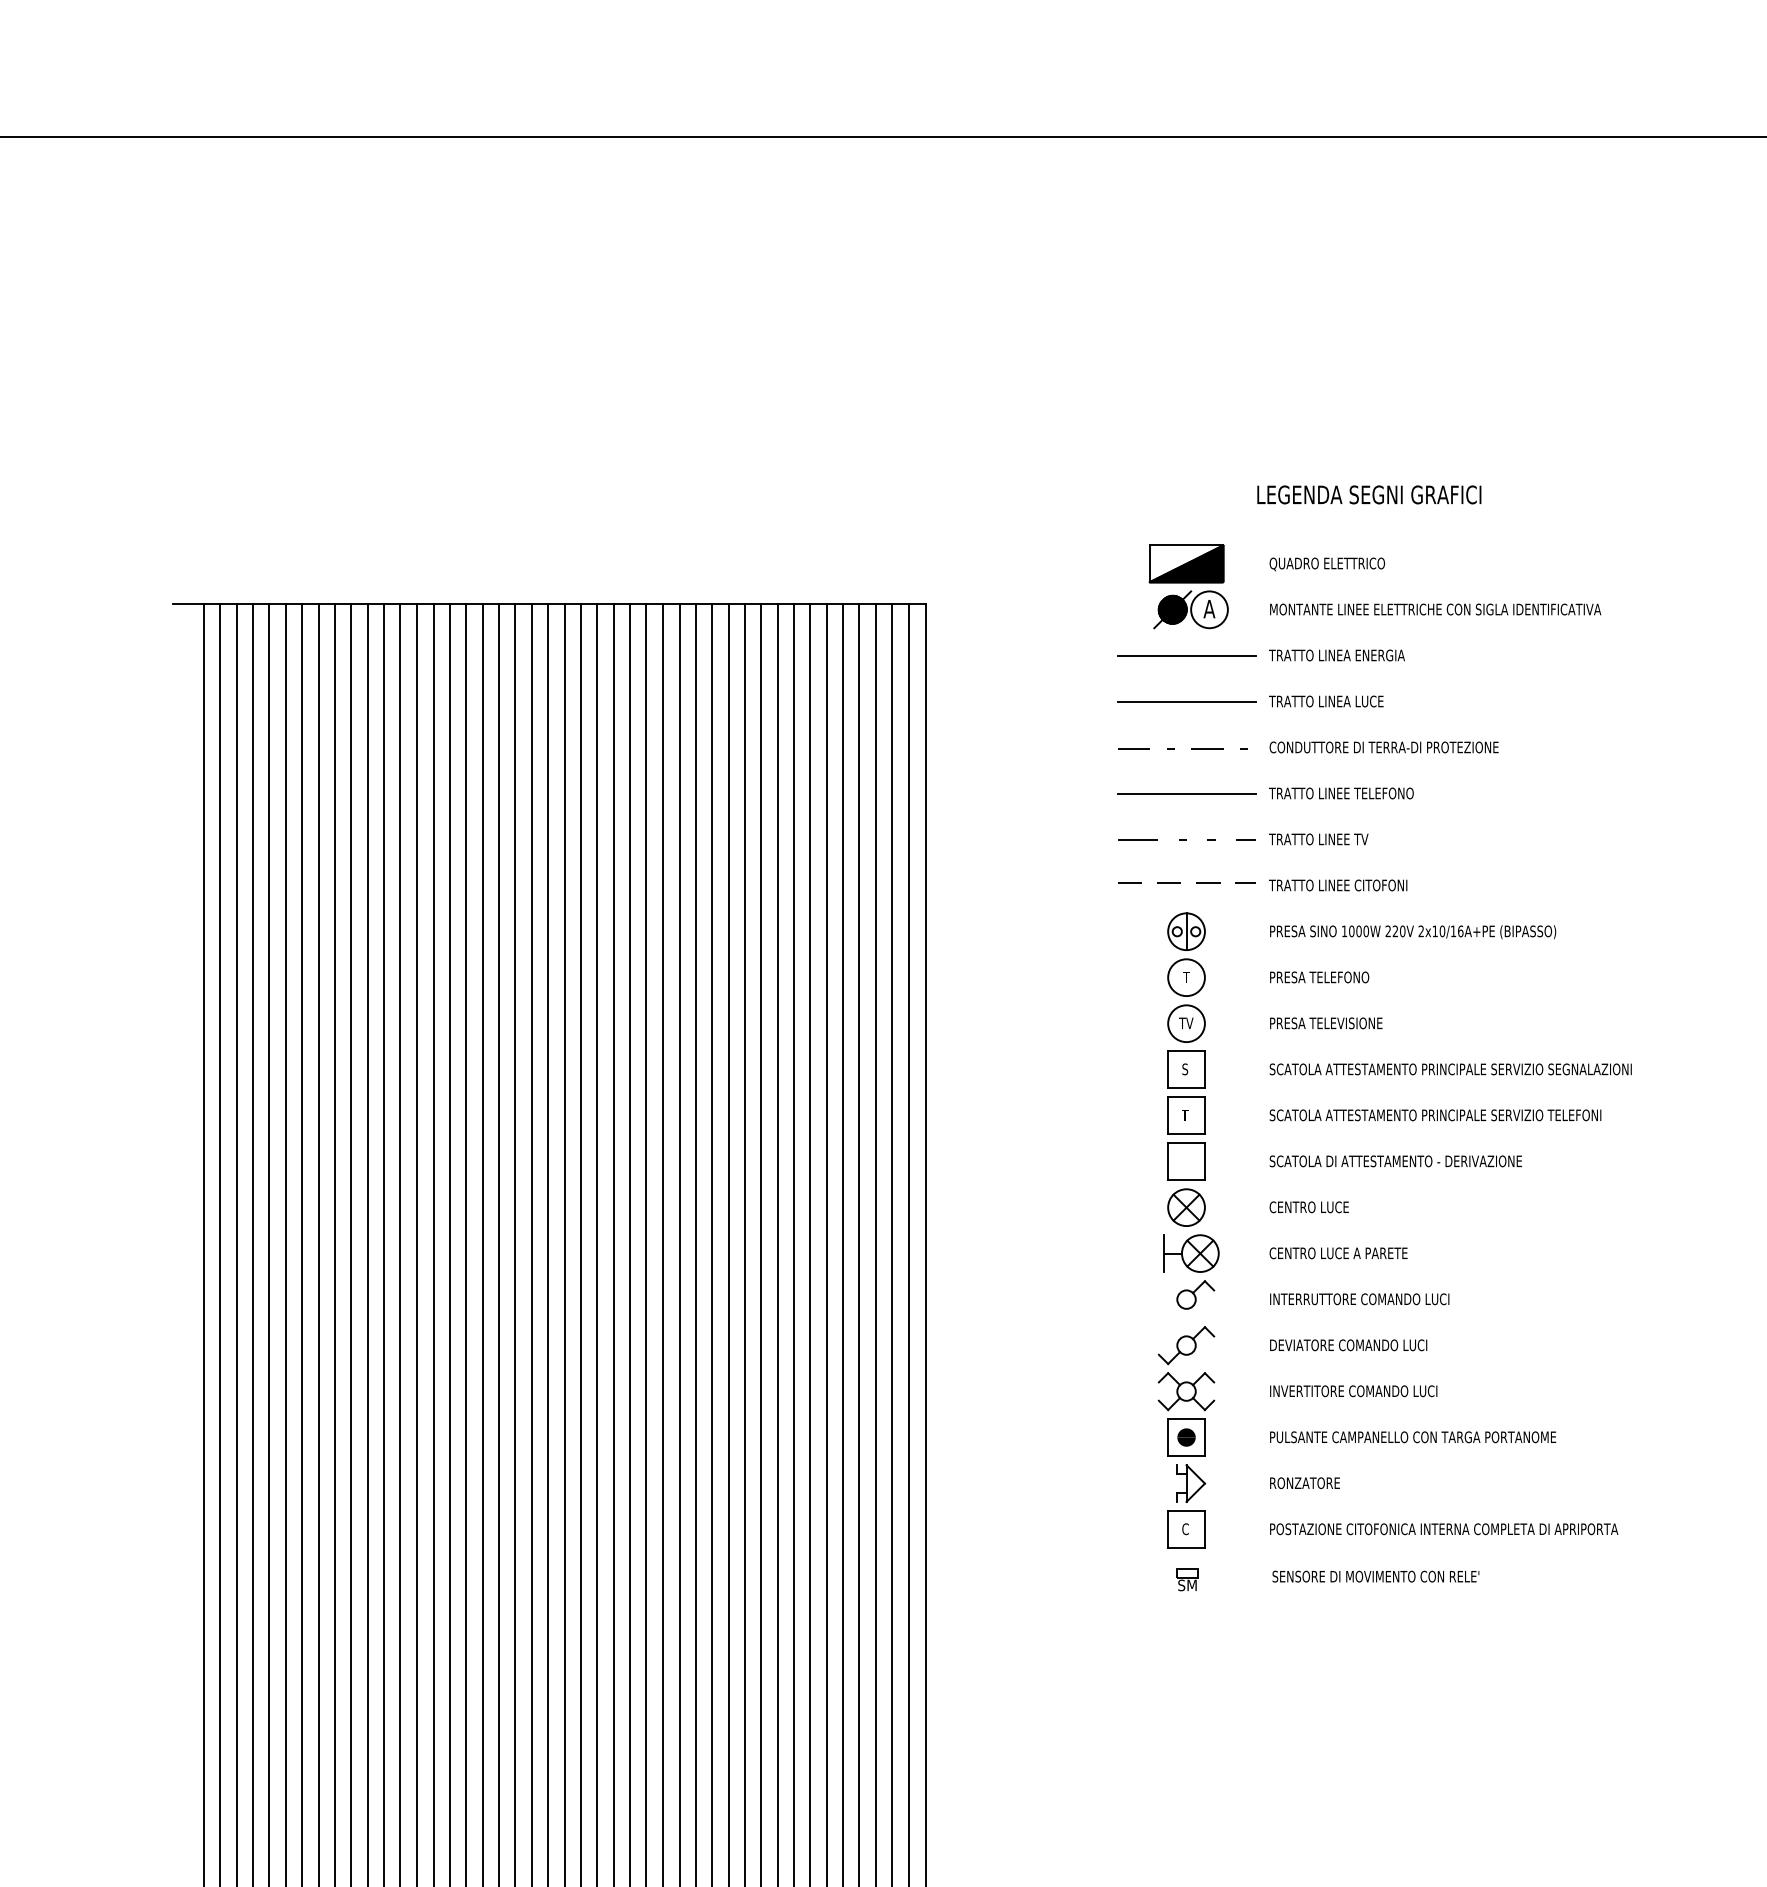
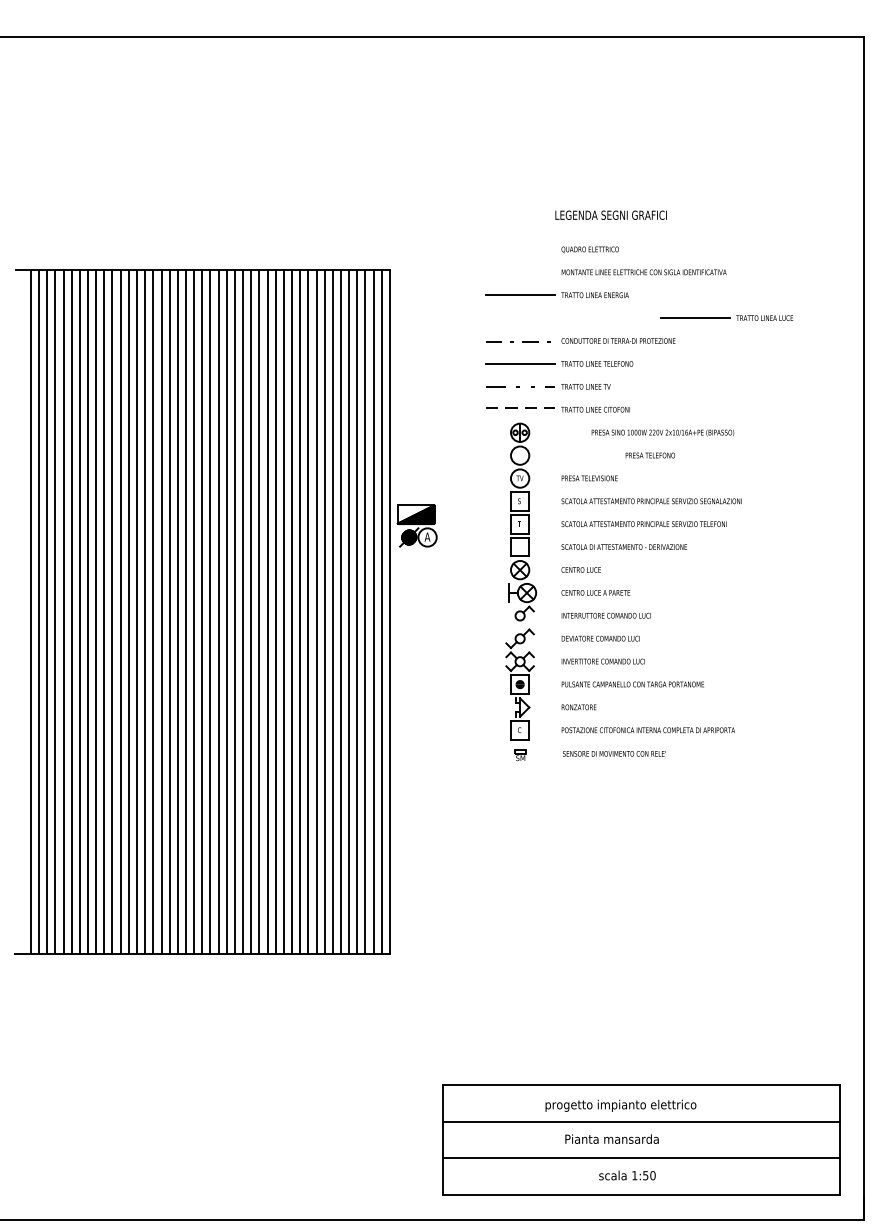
part: (1187, 585) -> (416, 525), moved
part: (1249, 700) -> (726, 317), moved
text: (1412, 931) -> (662, 432), moved
text: (1317, 977) -> (649, 455), moved

